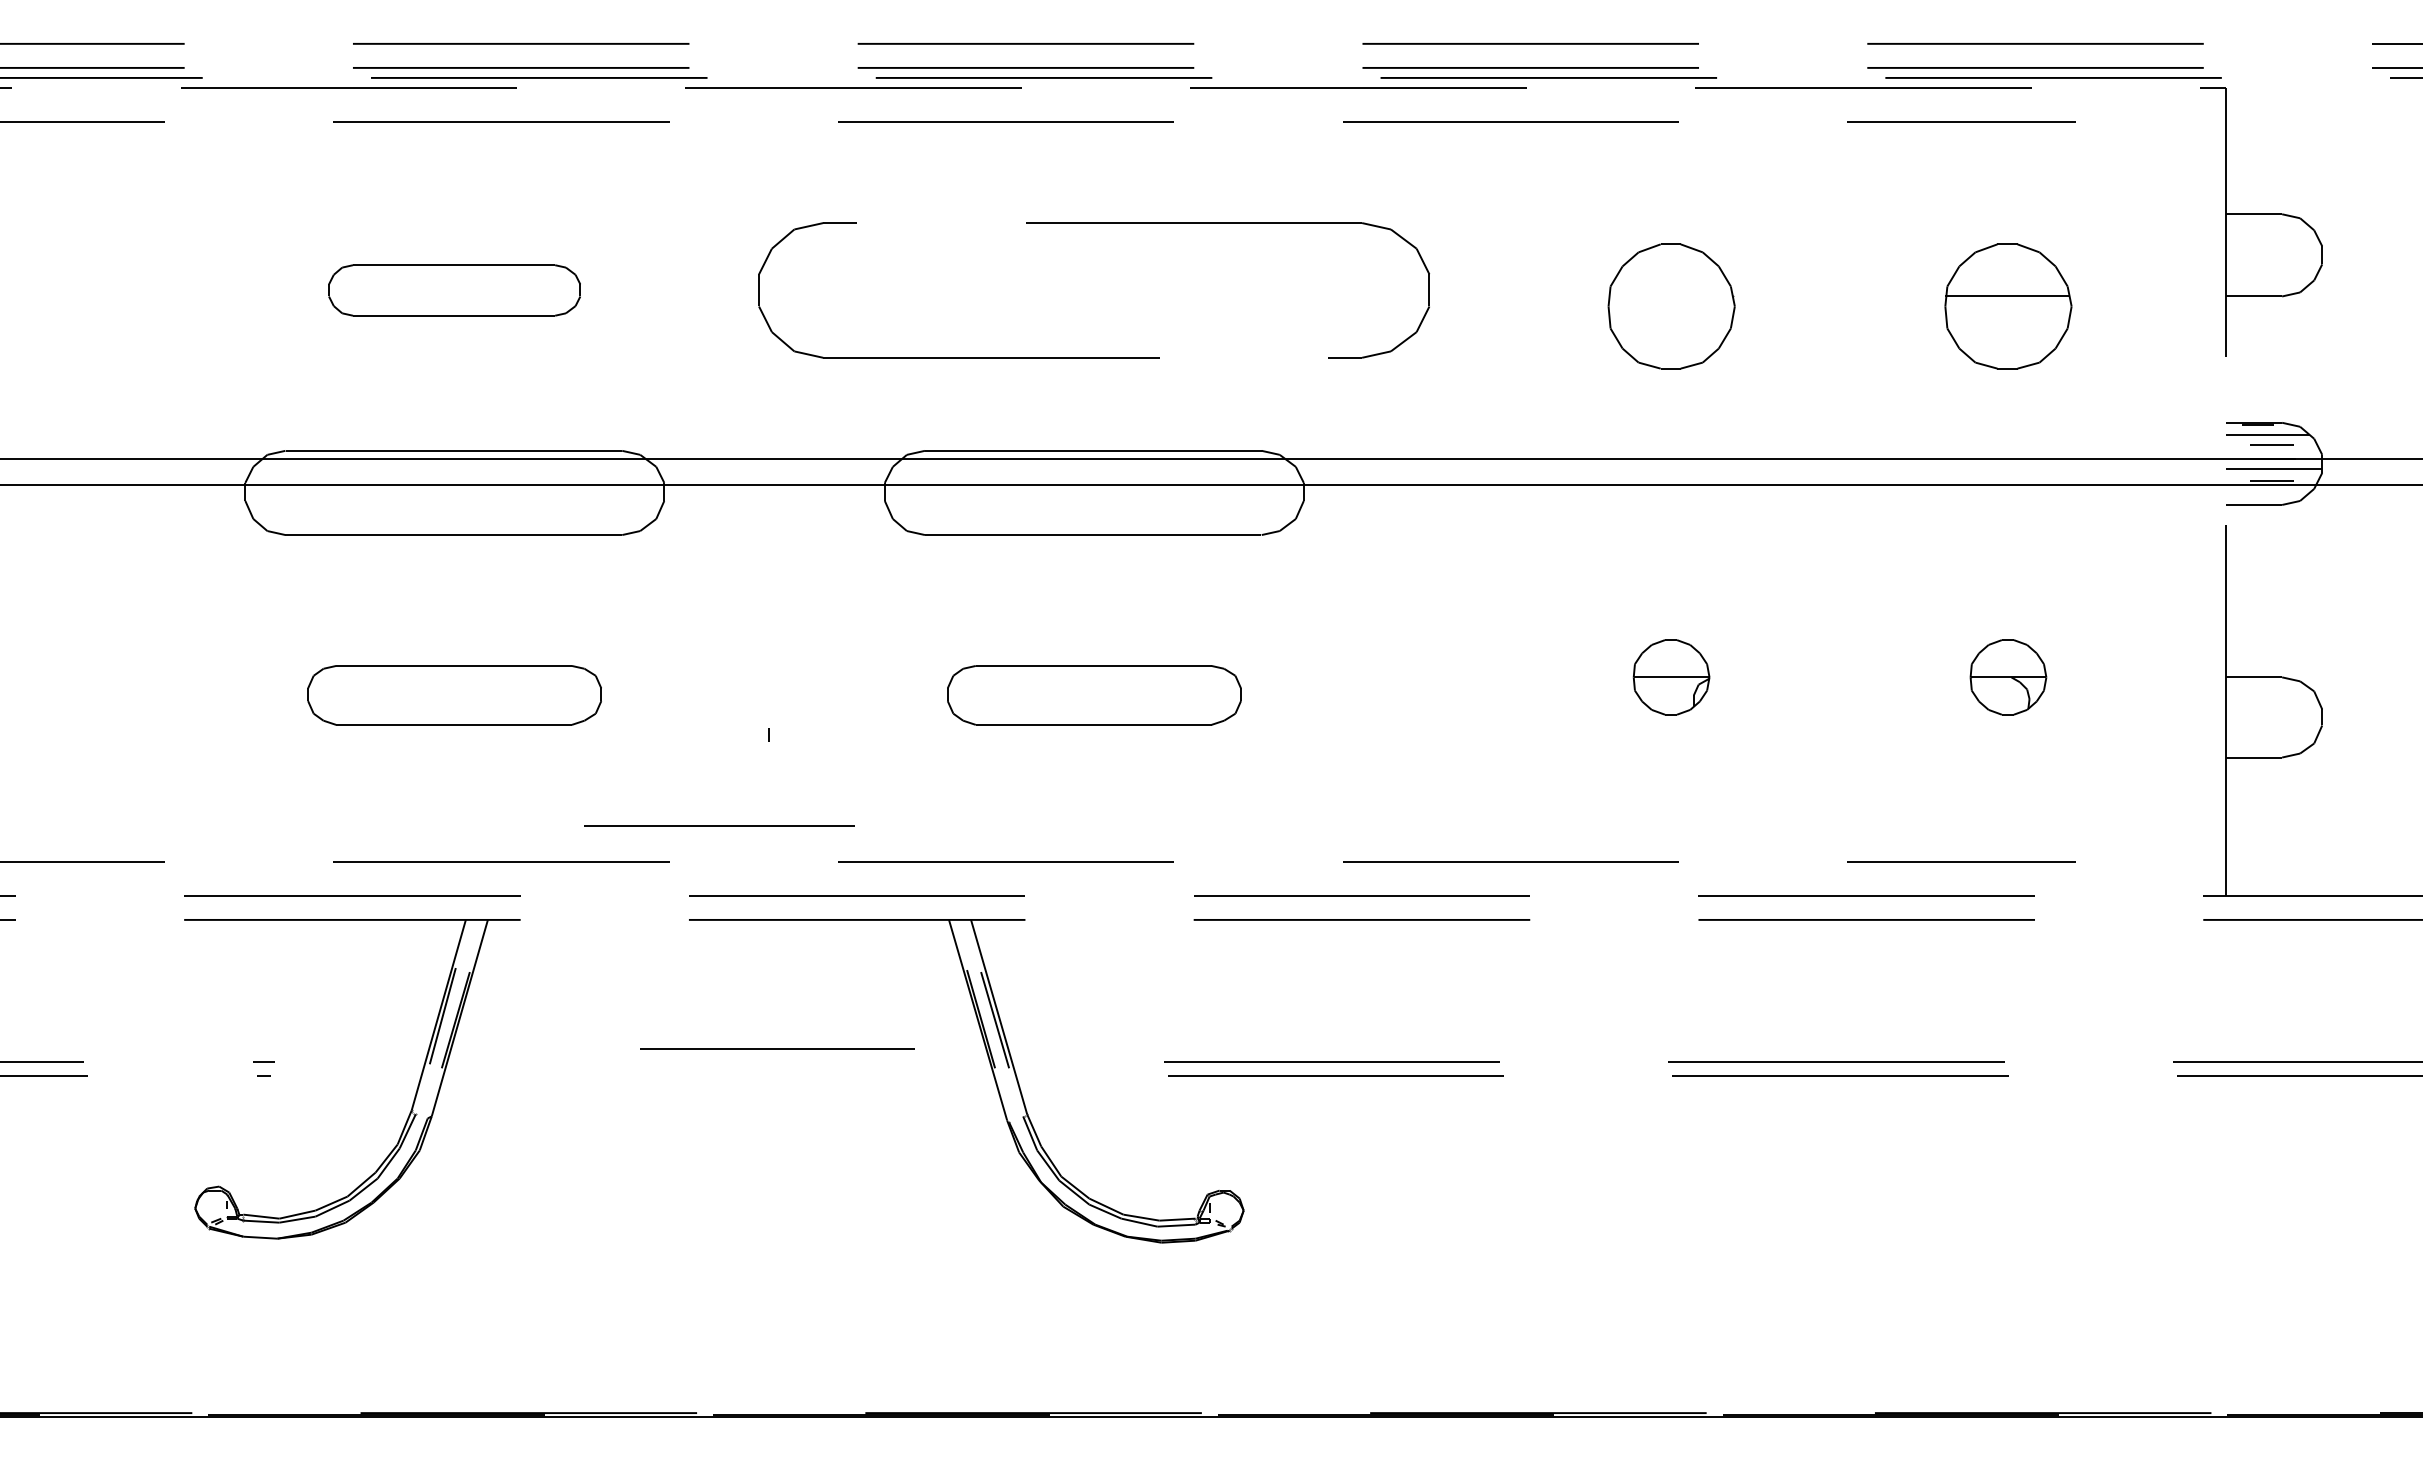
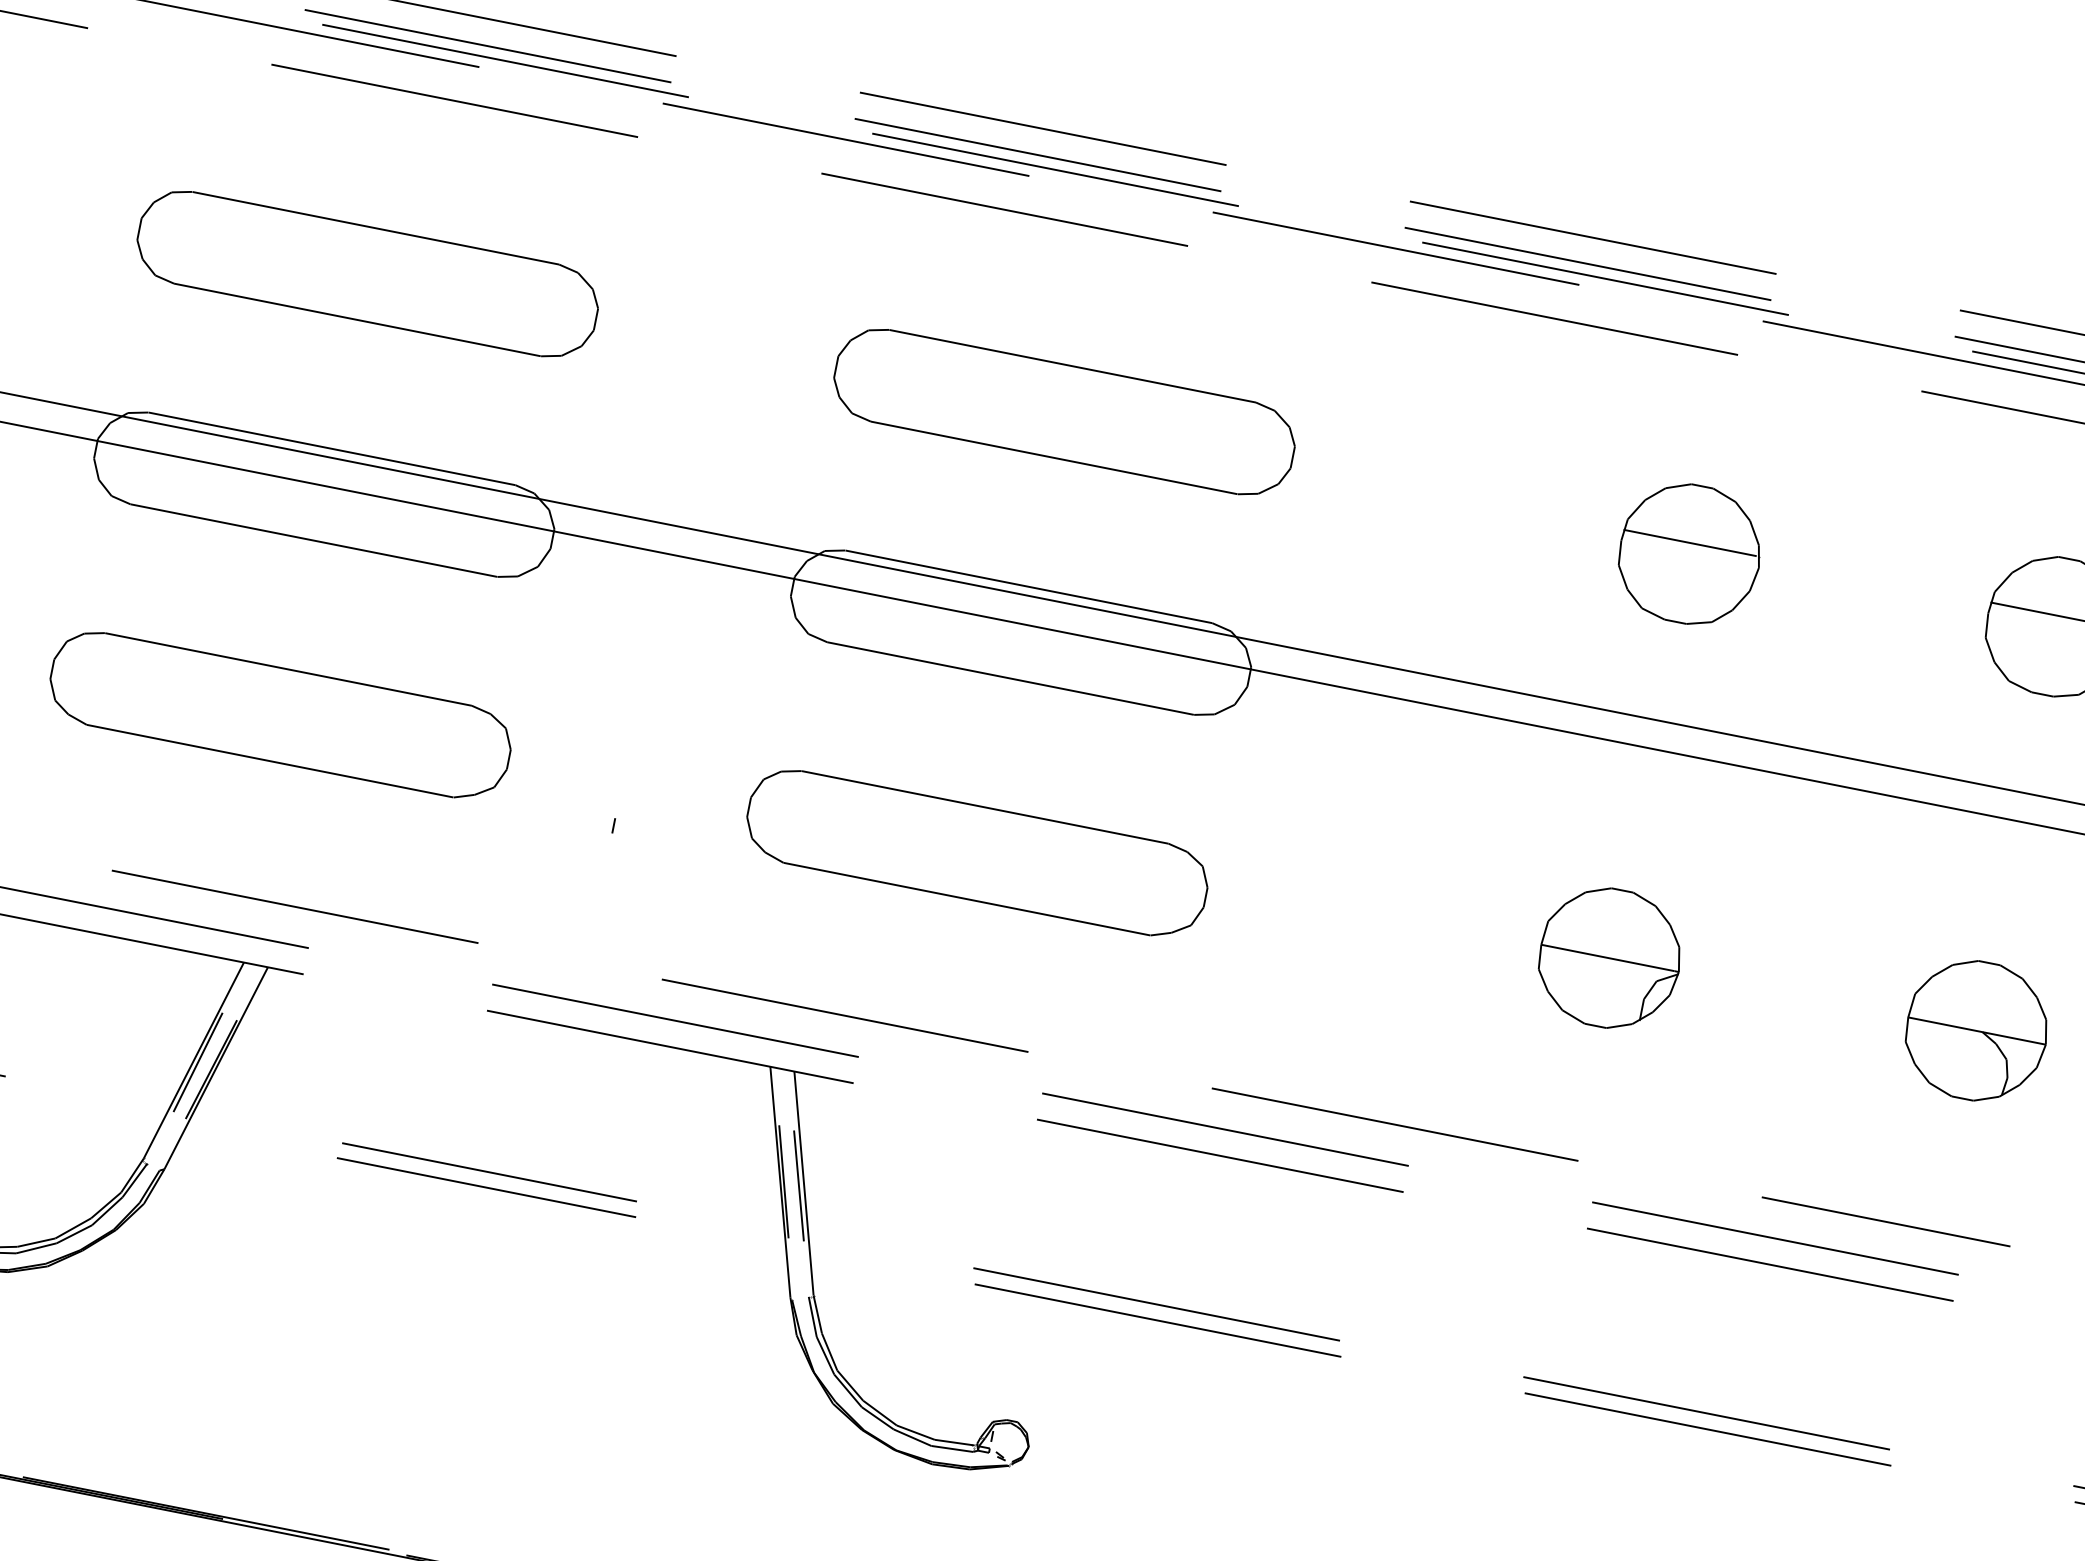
part: (454, 290) -> (367, 274), size x1.67
part: (1094, 290) -> (1064, 412), size x0.62
line: (1669, 296) -> (1689, 542), added
part: (1671, 677) -> (1609, 958), size x1.67
part: (2008, 677) -> (1977, 1031), size x1.67
part: (454, 695) -> (279, 715), size x1.43
part: (1094, 695) -> (977, 853), size x1.43
line: (719, 825) -> (489, 1171), moved
line: (777, 1048) -> (486, 1186), moved

